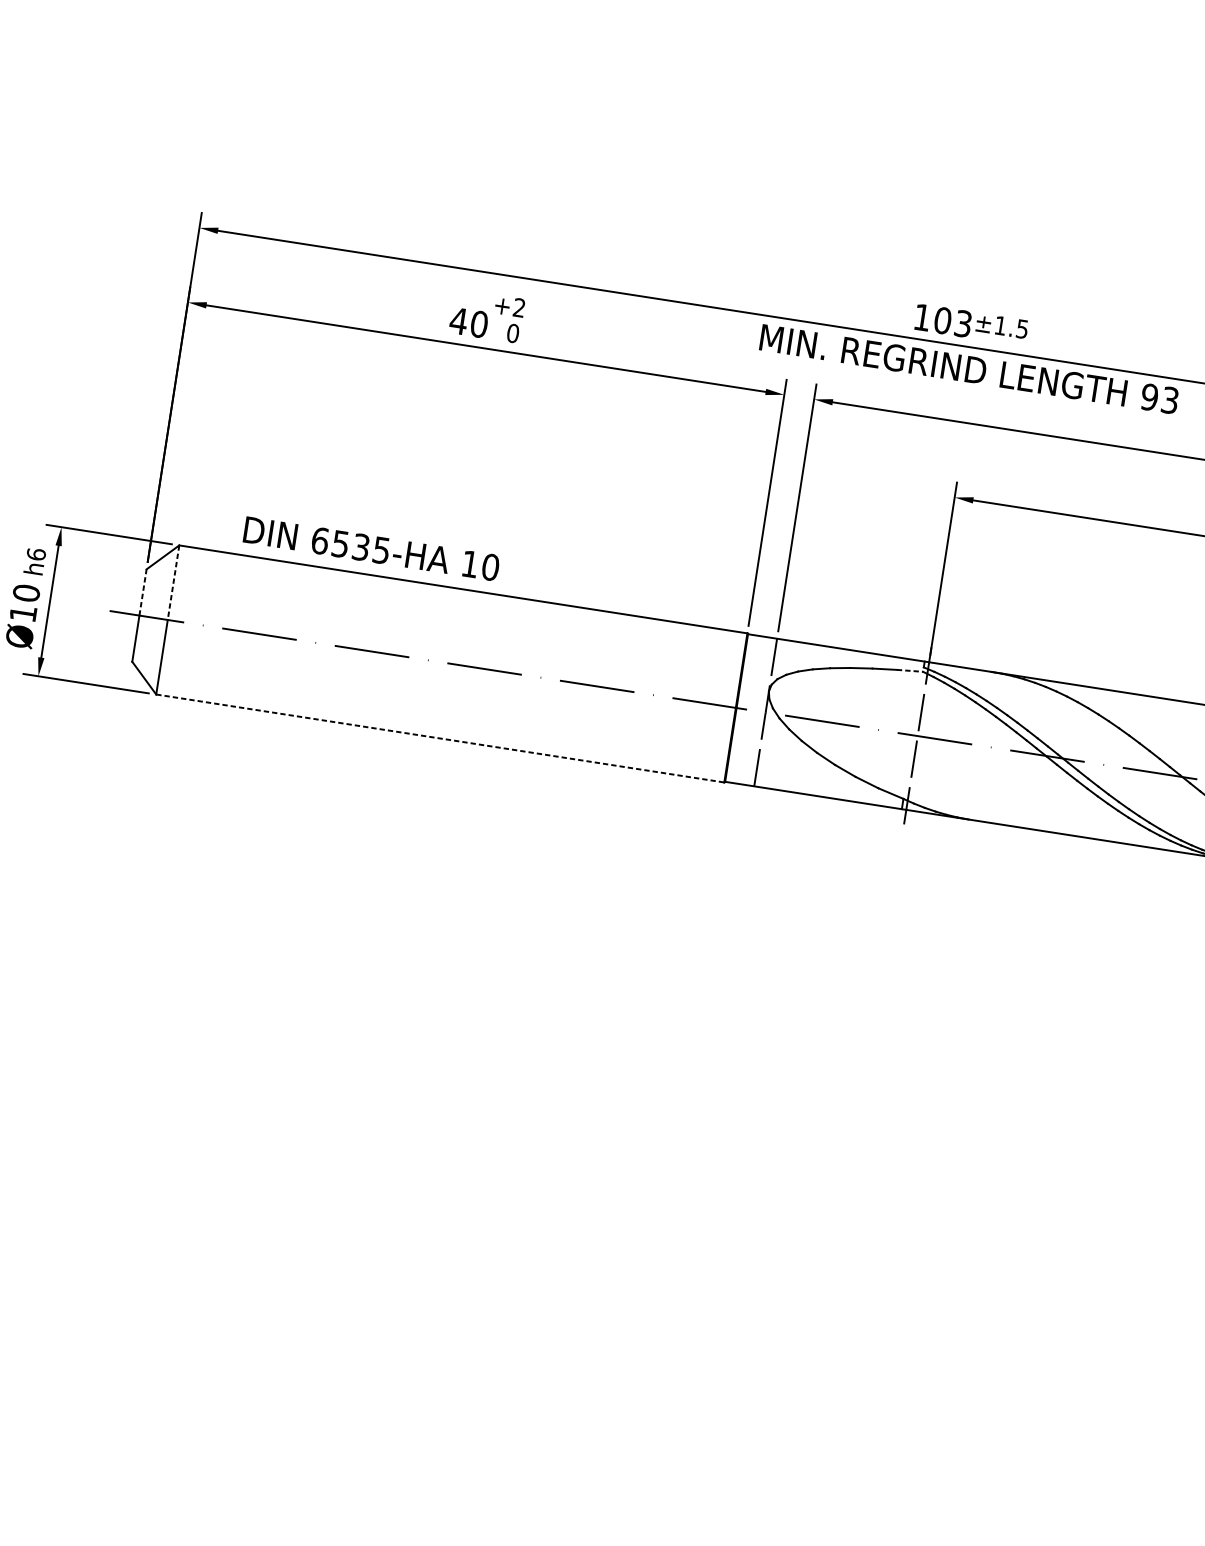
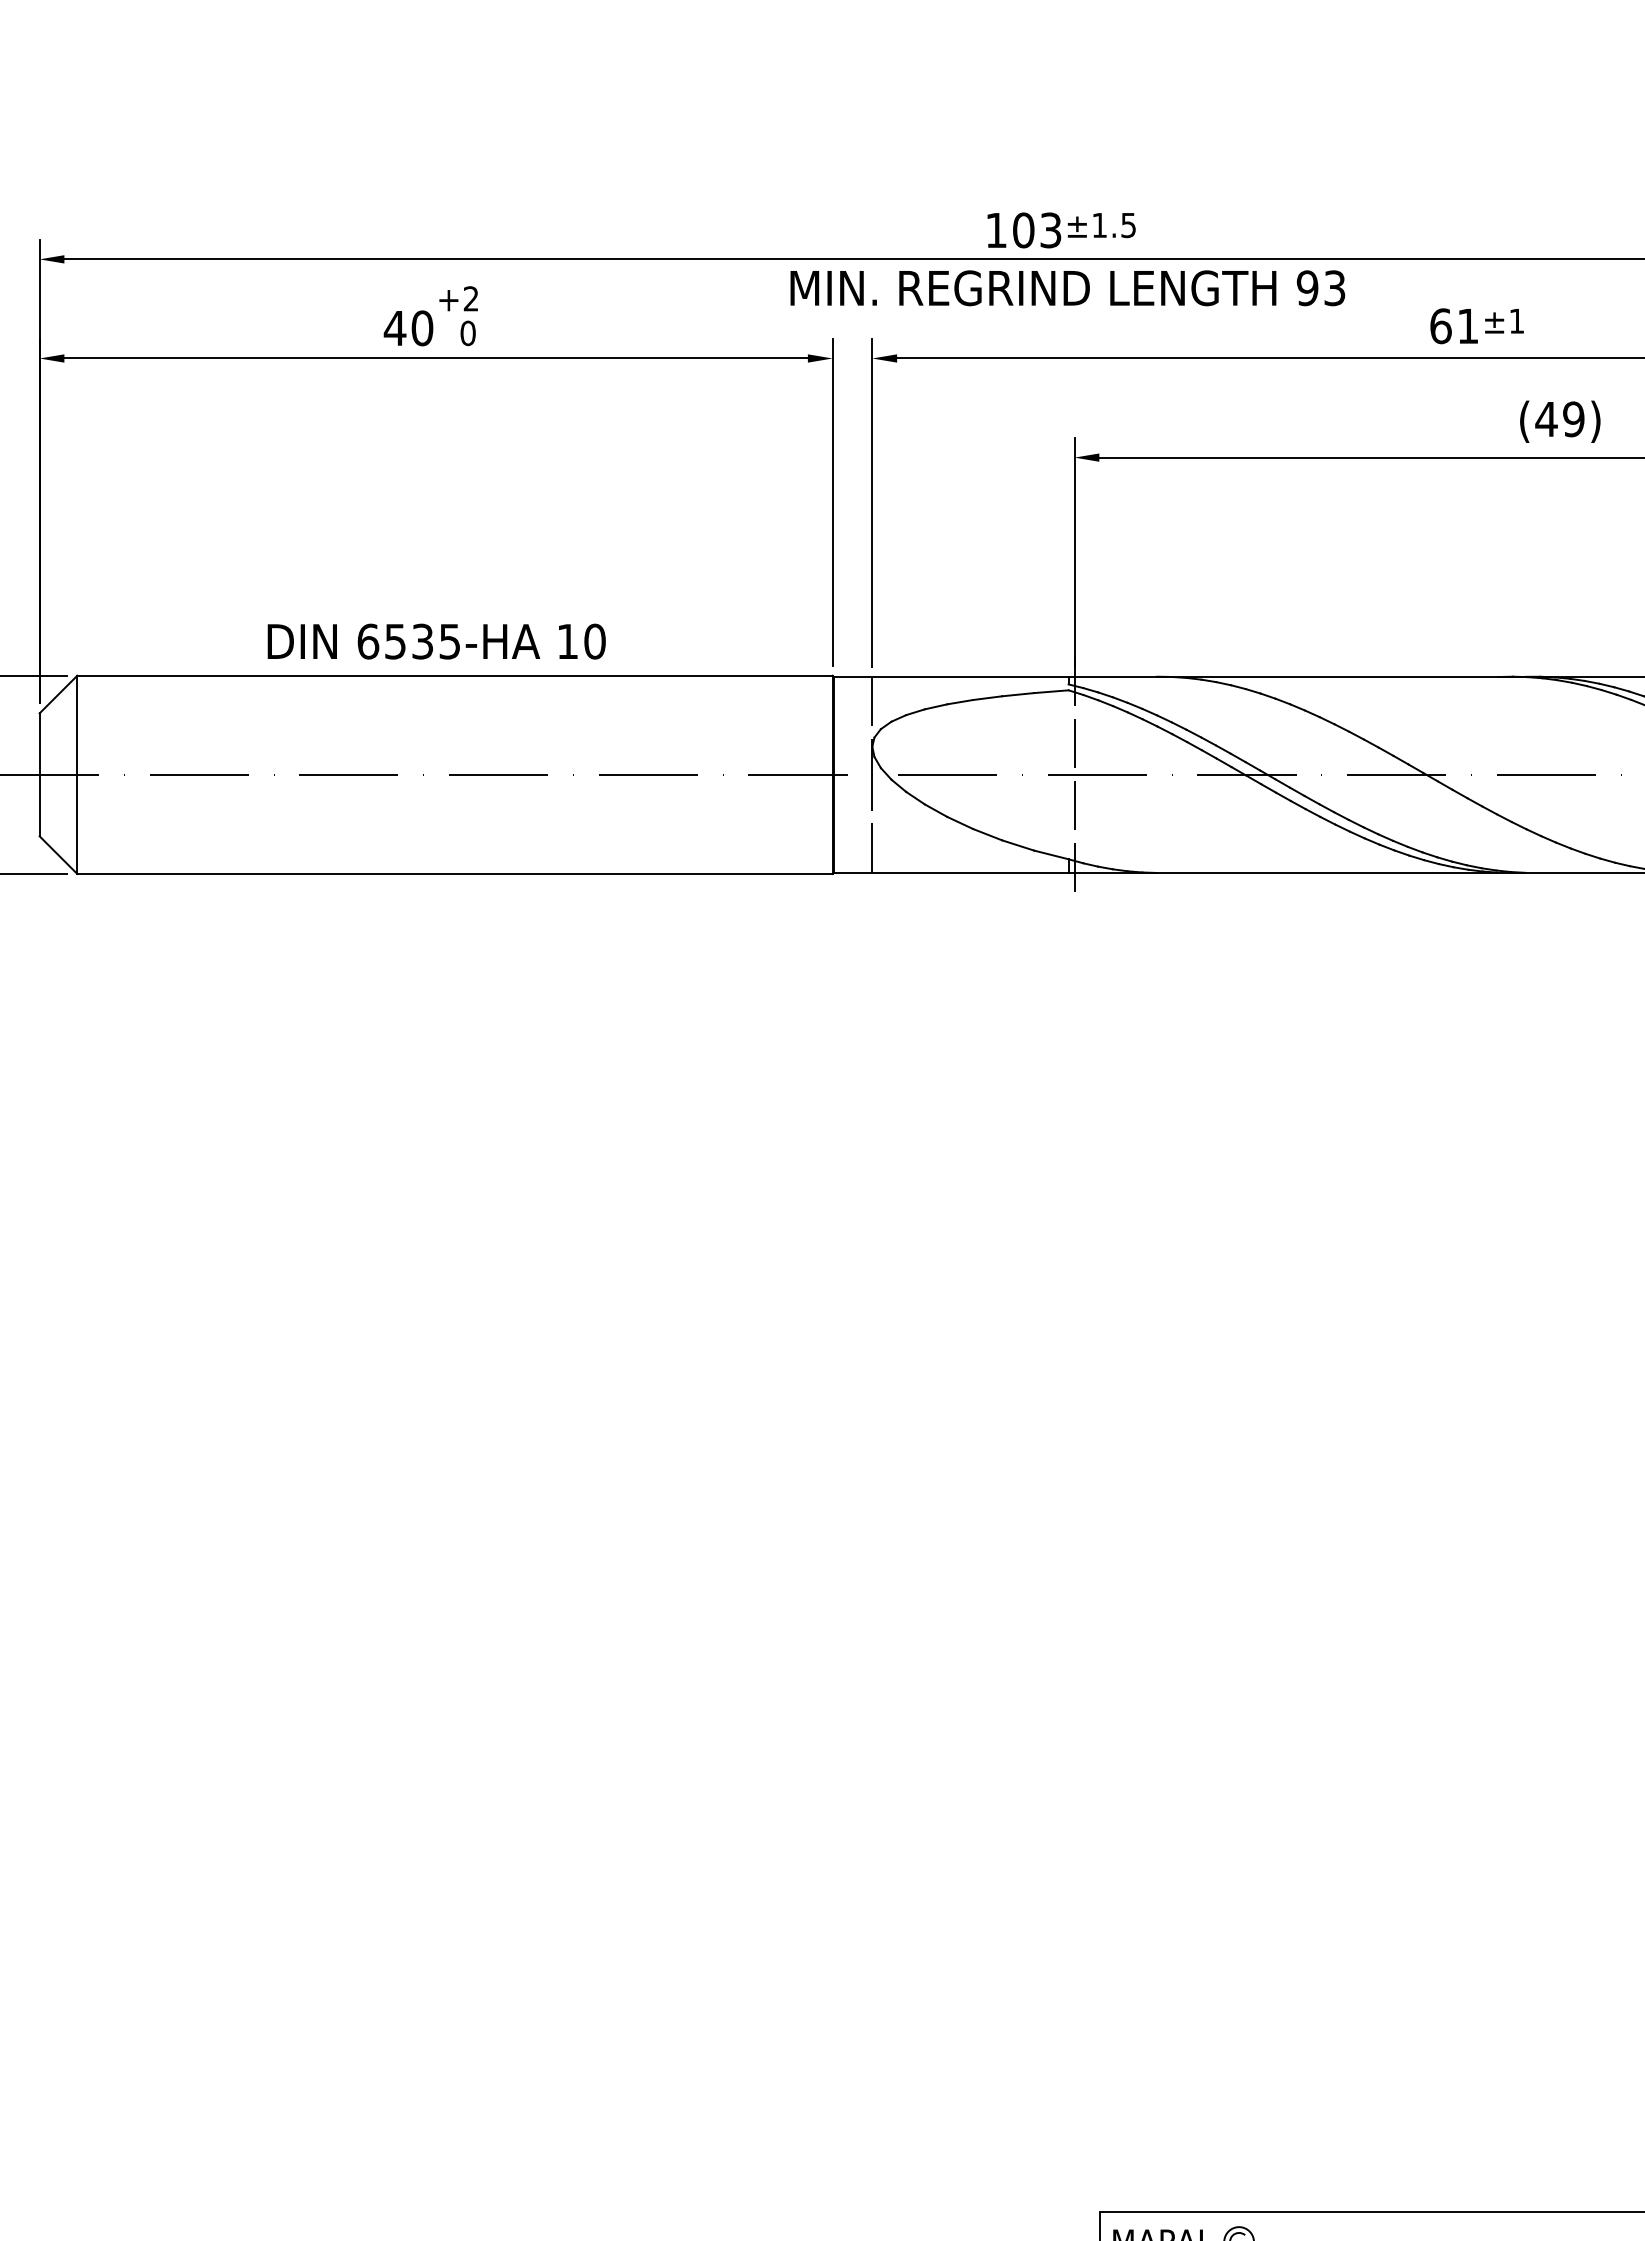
text: (371, 548) -> (436, 641), moved
line: (173, 582) -> (77, 725), dashed -> solid
line: (142, 592) -> (39, 744), dashed -> solid
line: (910, 670) -> (1051, 691), dashed -> solid
line: (439, 738) -> (454, 873), dashed -> solid

